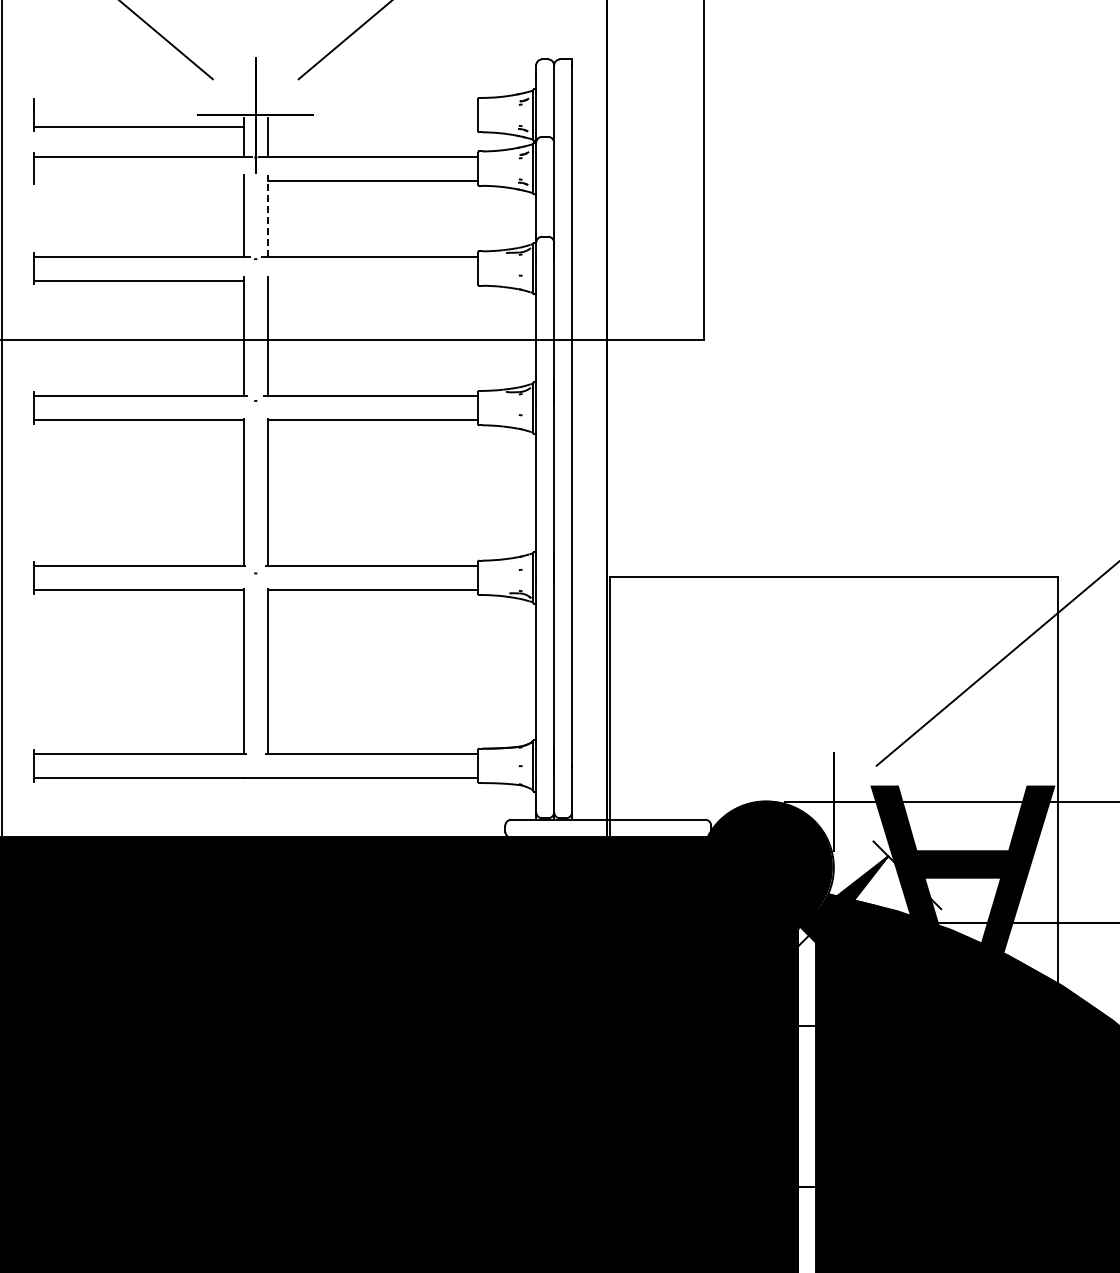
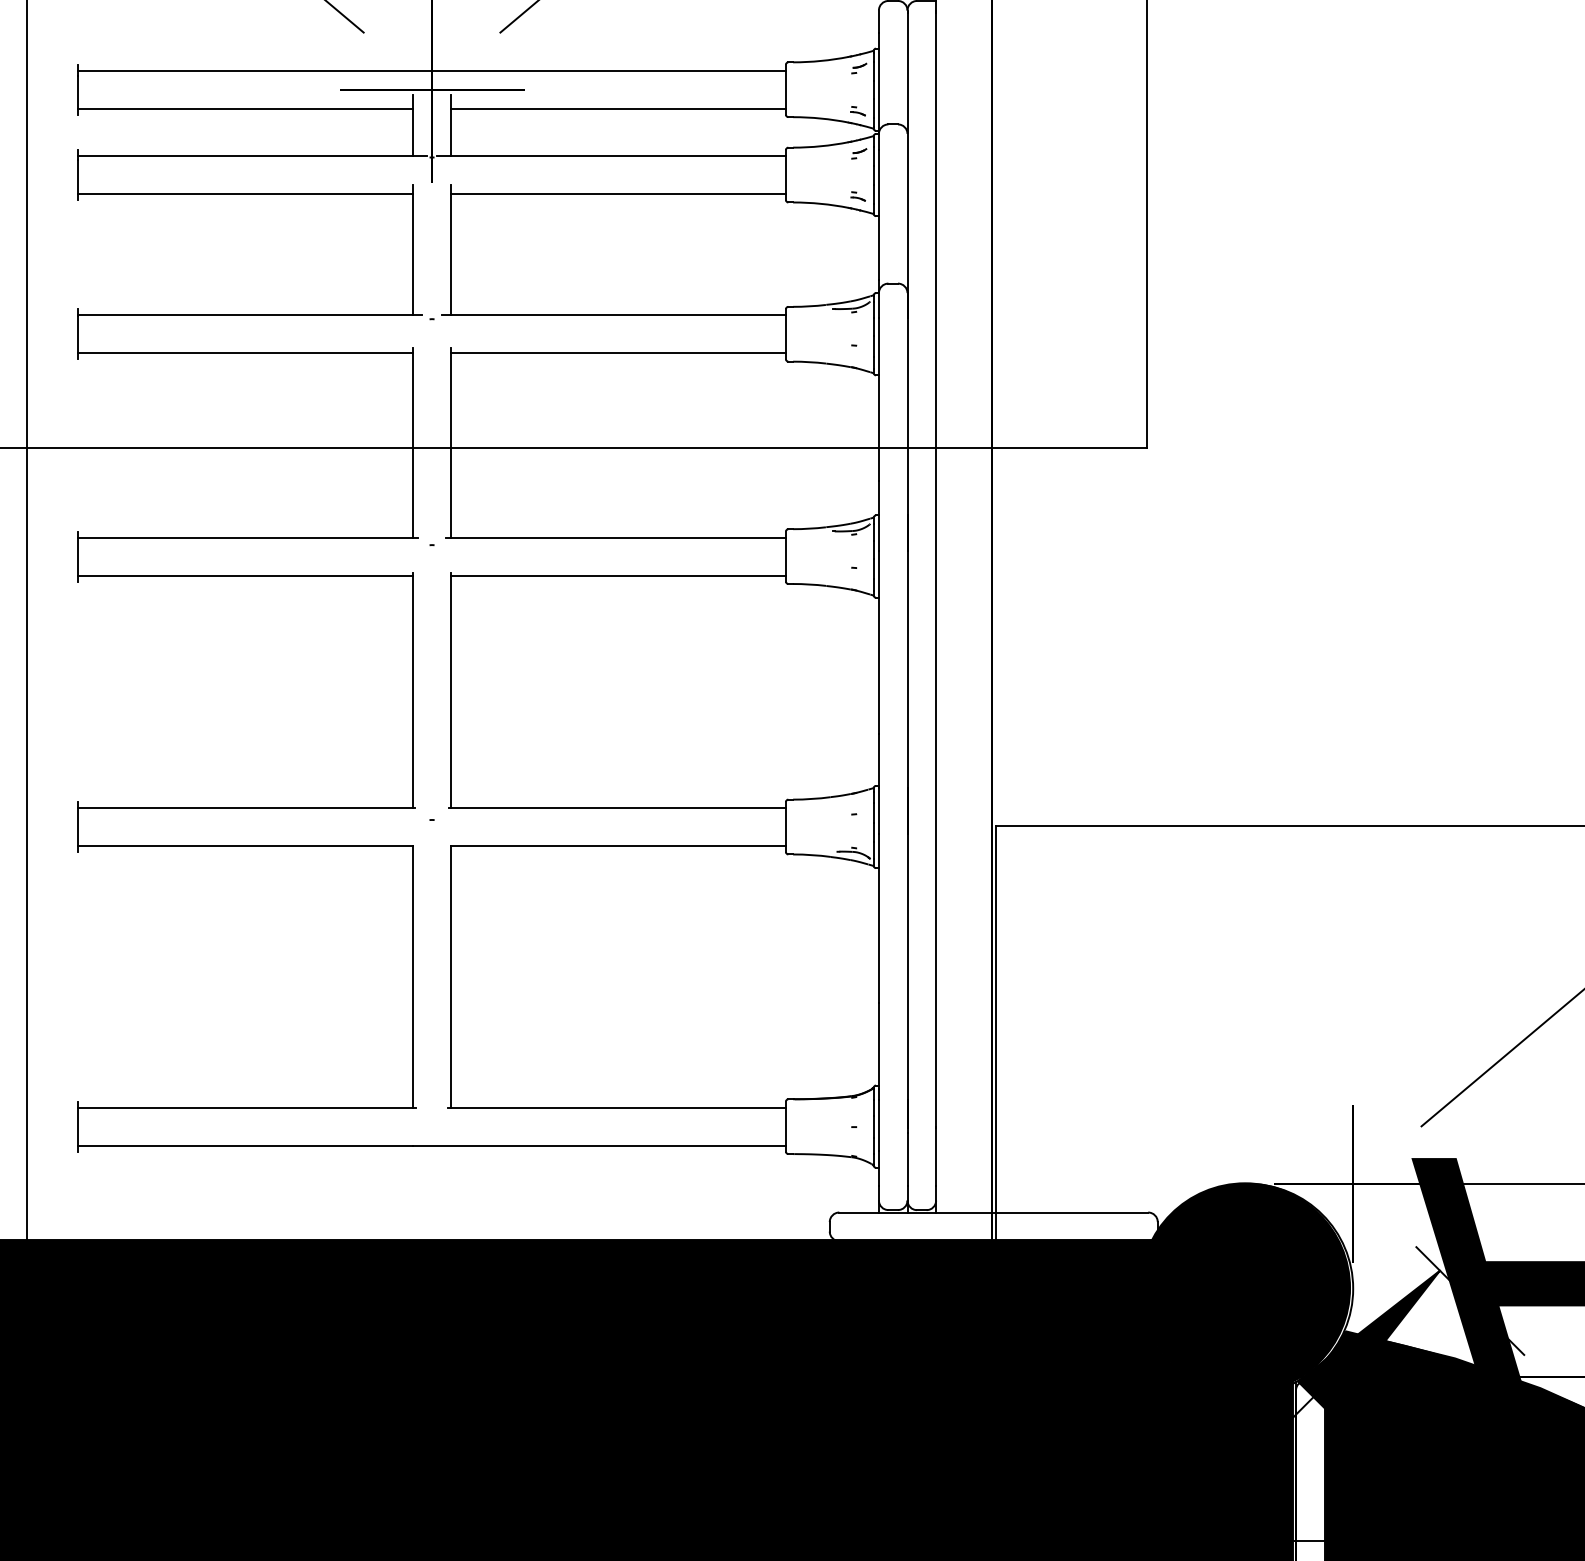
line: (255, 103) -> (431, 71), added
line: (372, 127) -> (618, 109), added
line: (138, 180) -> (245, 193), added
line: (267, 215) -> (450, 249), dashed -> solid
line: (372, 280) -> (618, 353), added

